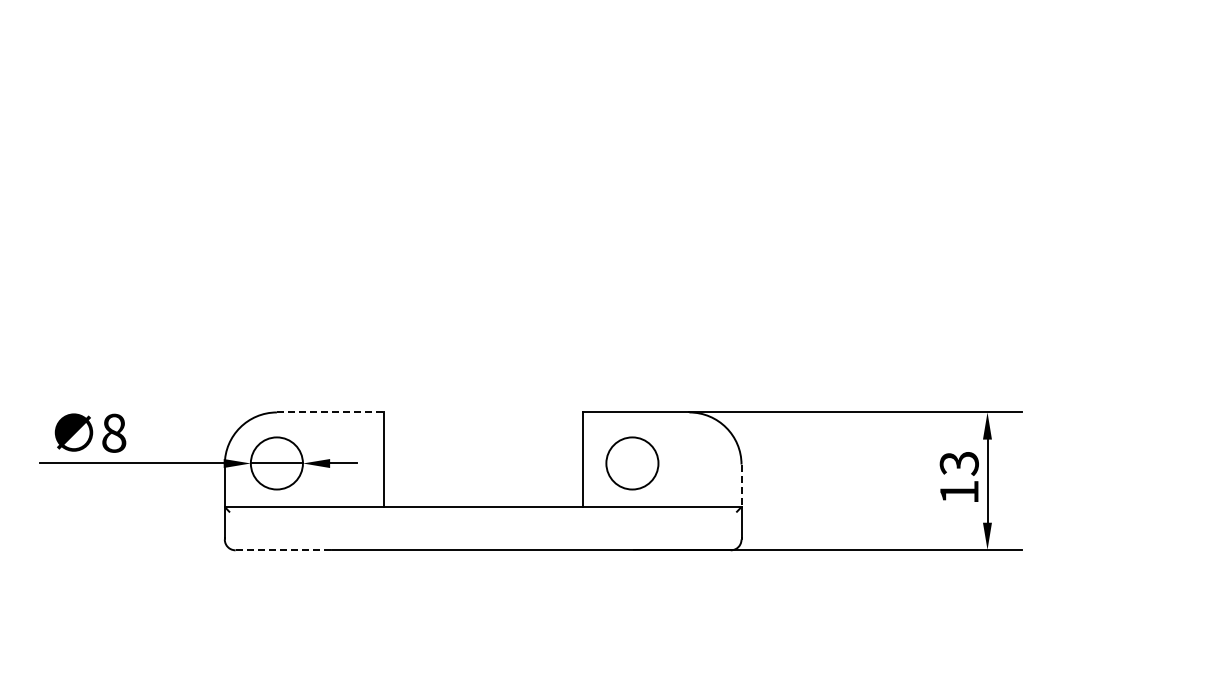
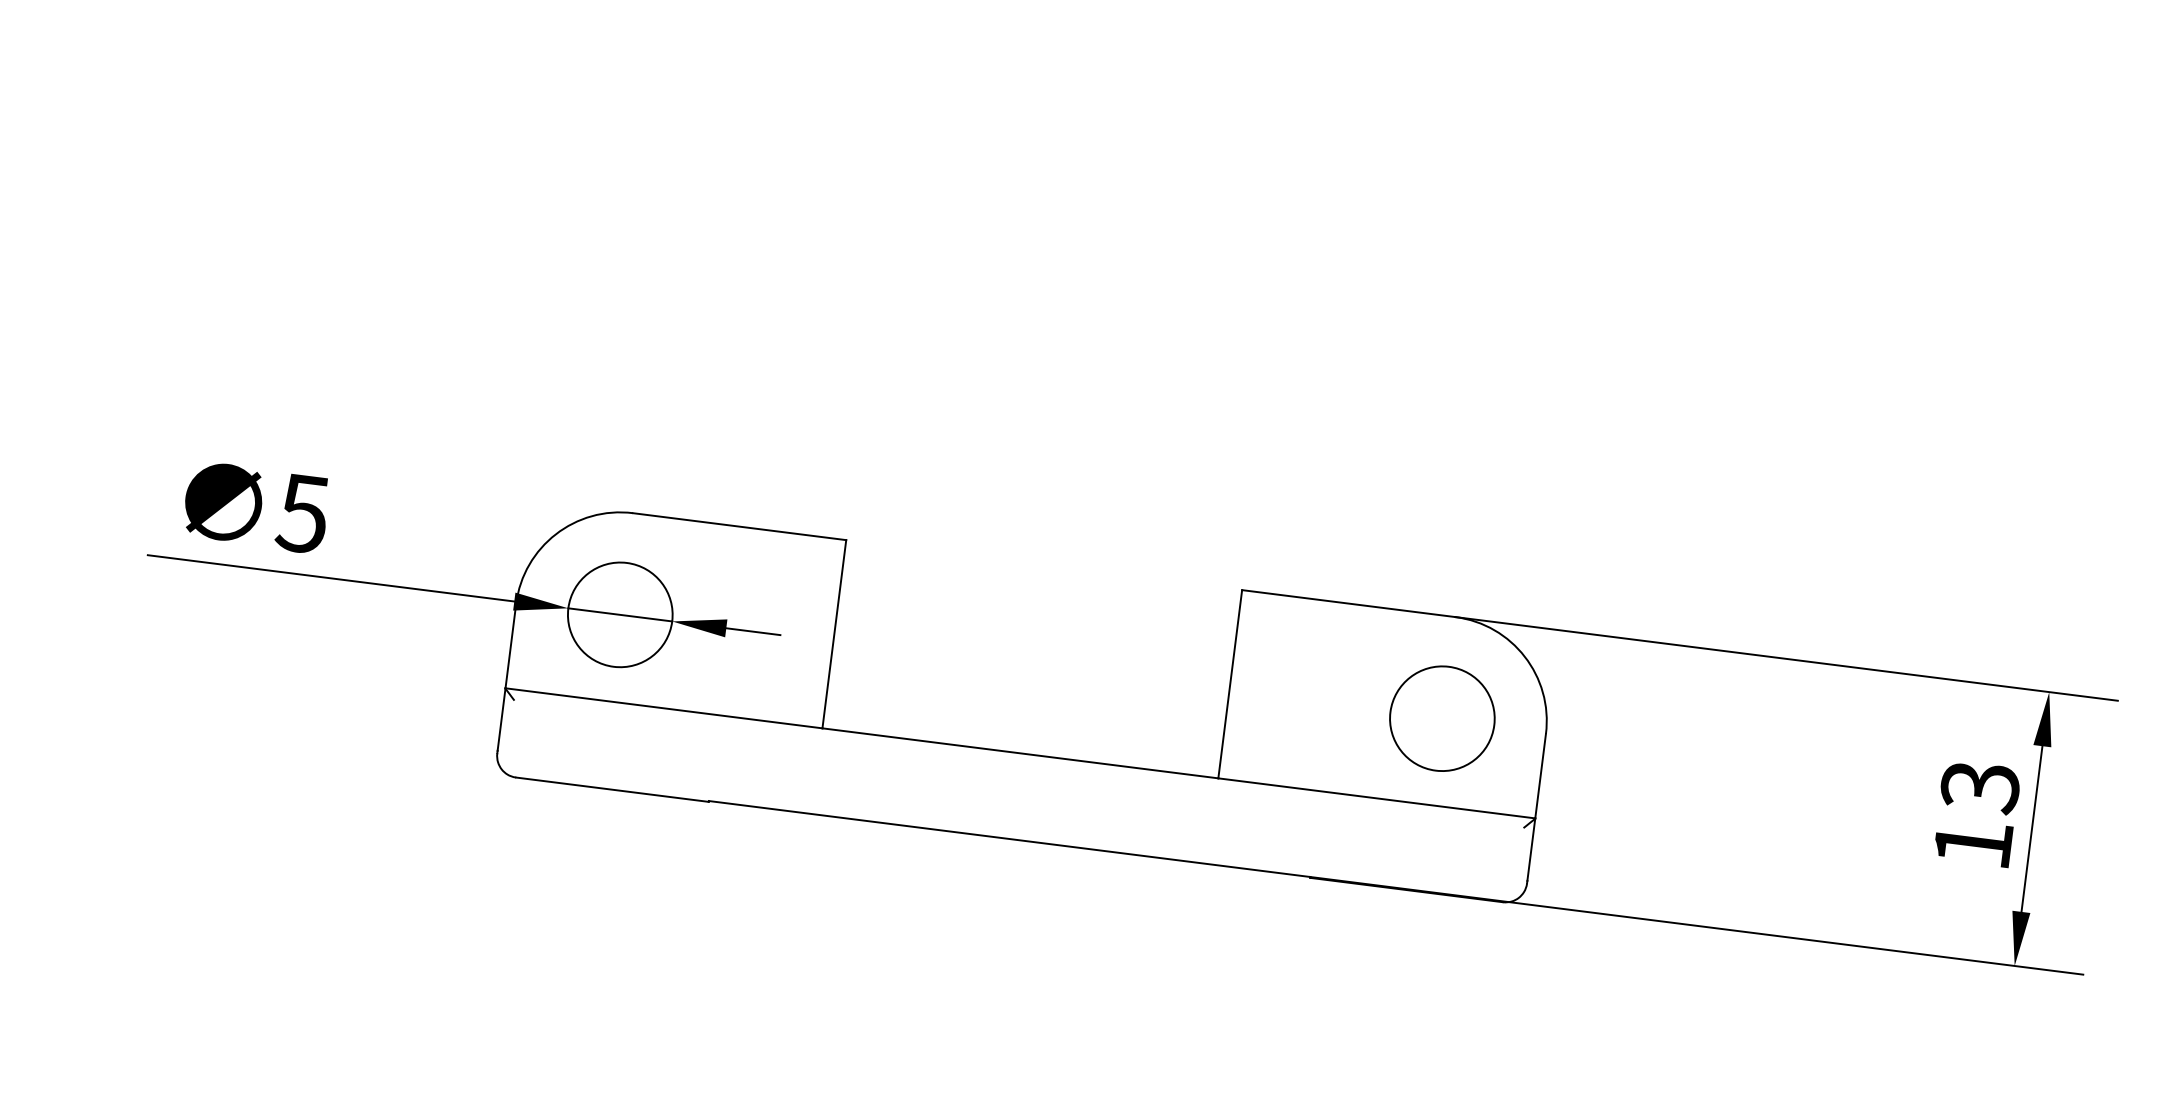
line: (330, 412) -> (739, 526), dashed -> solid
text: (113, 432) -> (302, 512), 8 -> 5
circle: (632, 463) -> (1442, 718), moved
line: (741, 486) -> (1540, 777), dashed -> solid
line: (284, 550) -> (613, 790), dashed -> solid

